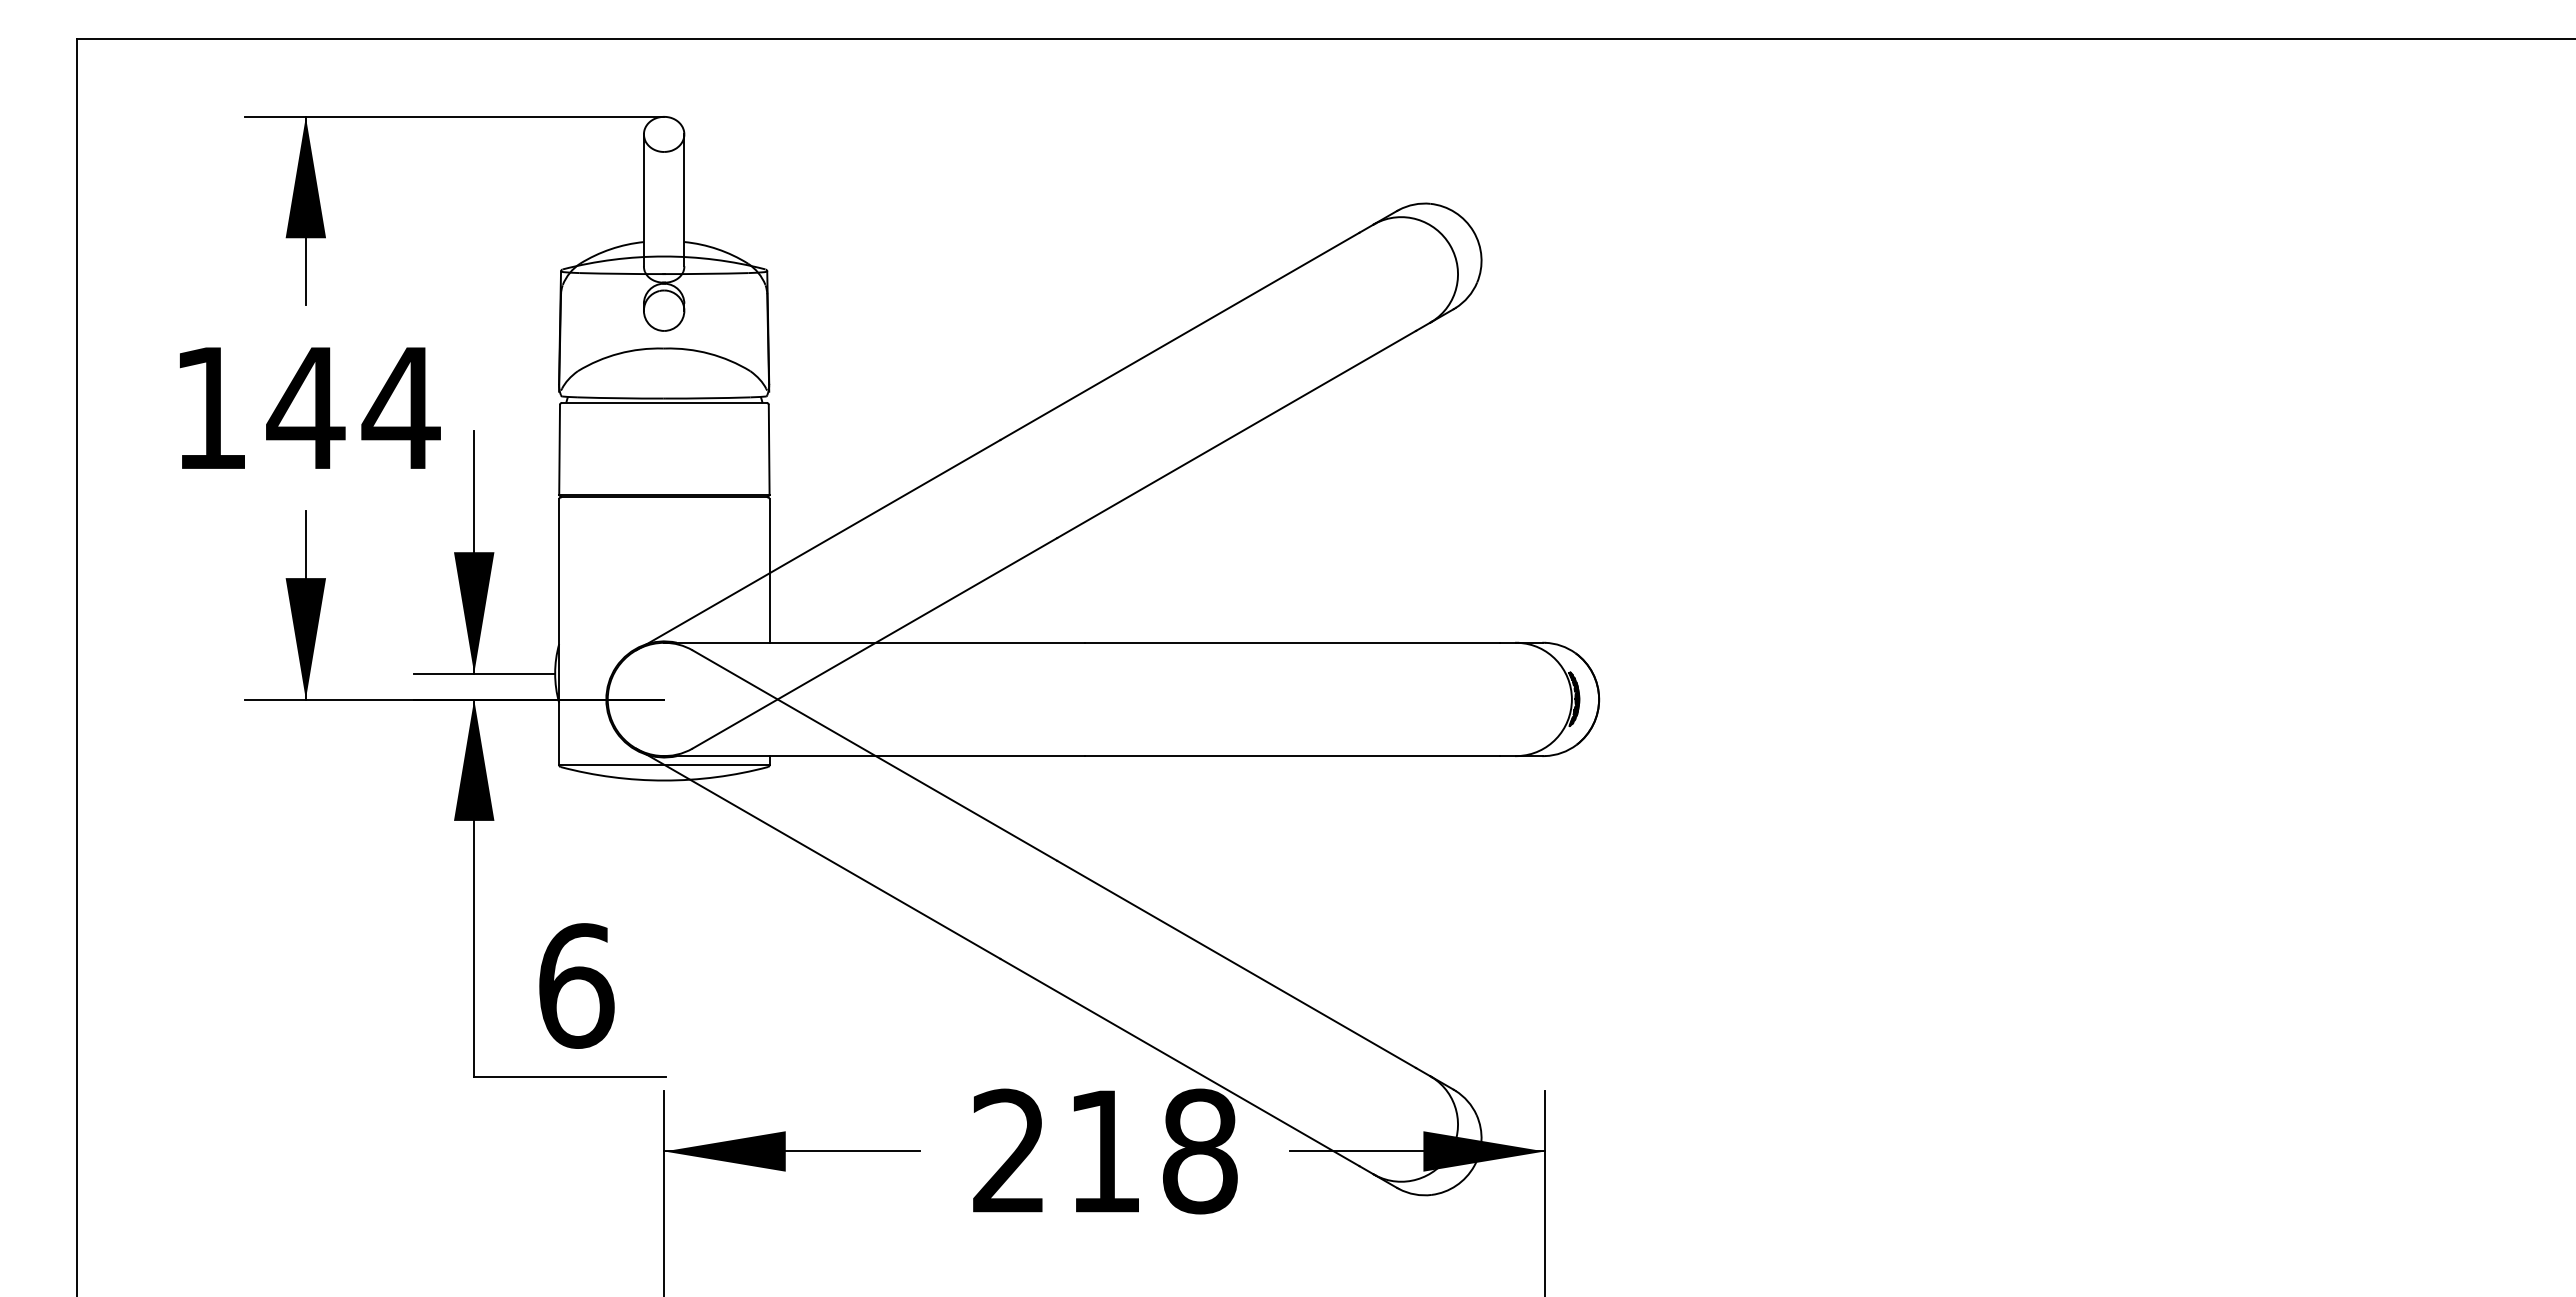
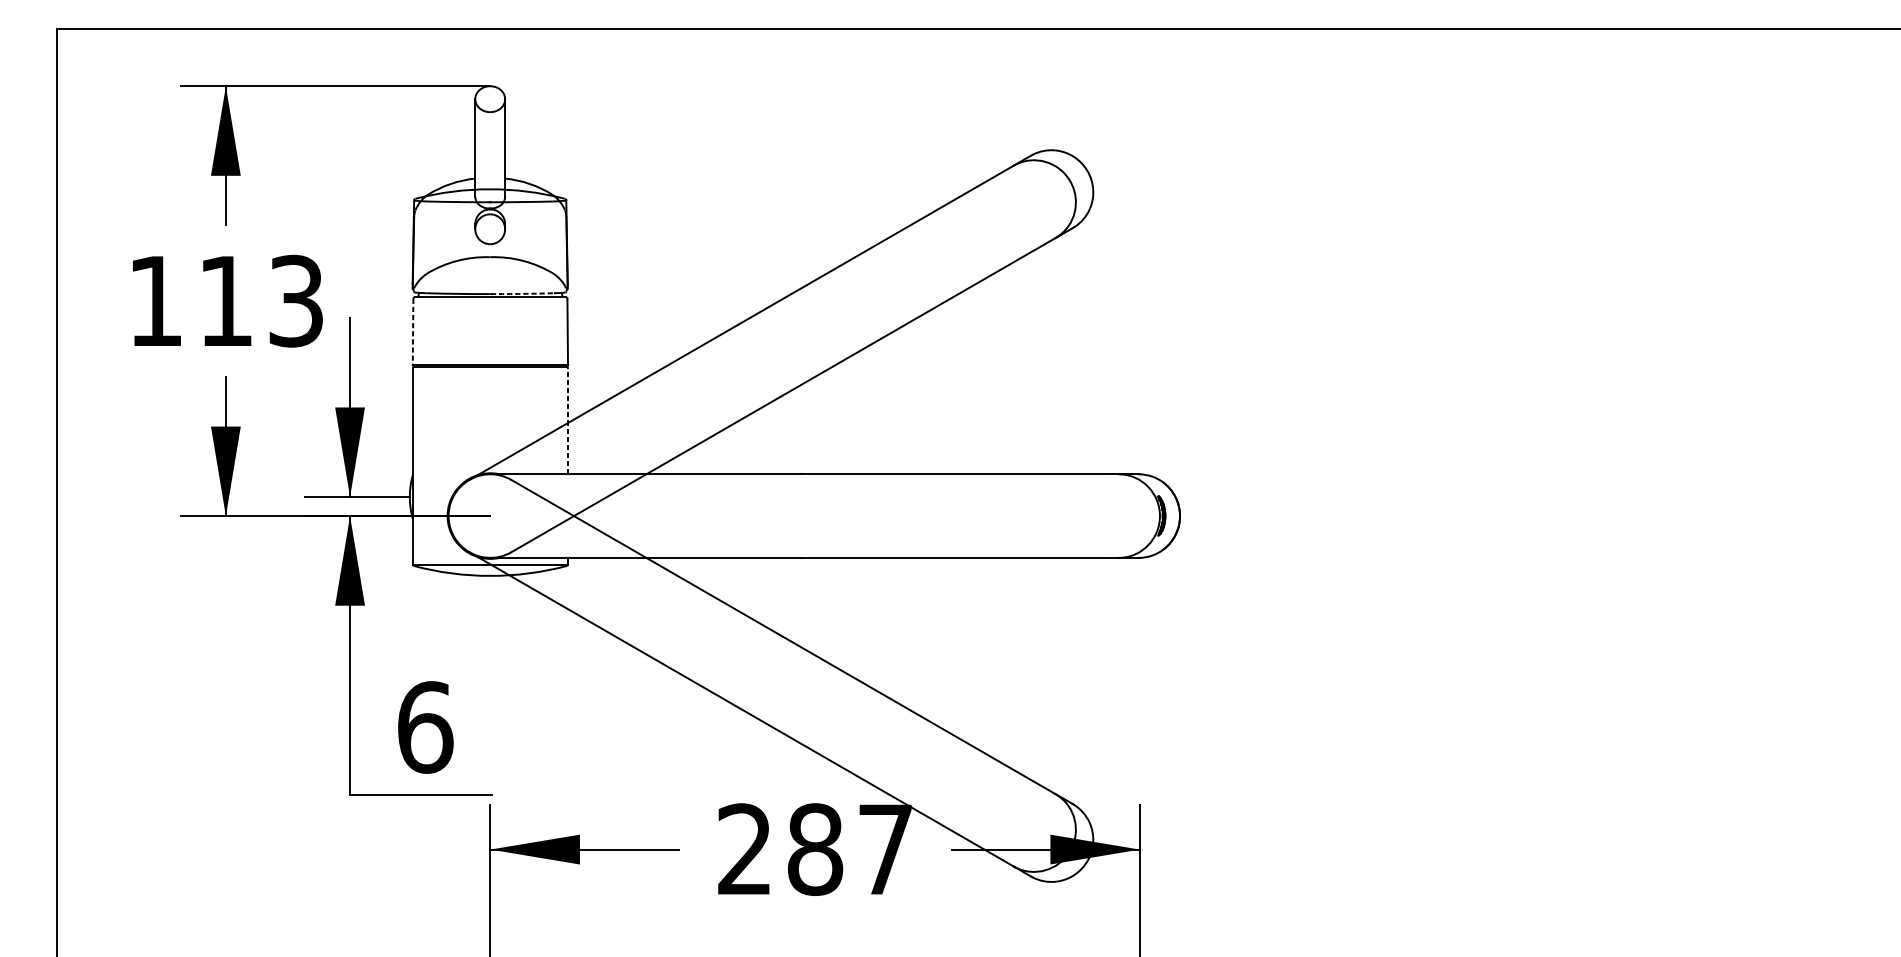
arc: (707, 398) -> (522, 294), solid -> dashed
text: (353, 408) -> (261, 301), 144 -> 113
line: (559, 450) -> (413, 332), solid -> dashed
line: (769, 570) -> (567, 420), solid -> dashed
text: (1152, 1151) -> (850, 849), 218 -> 287

